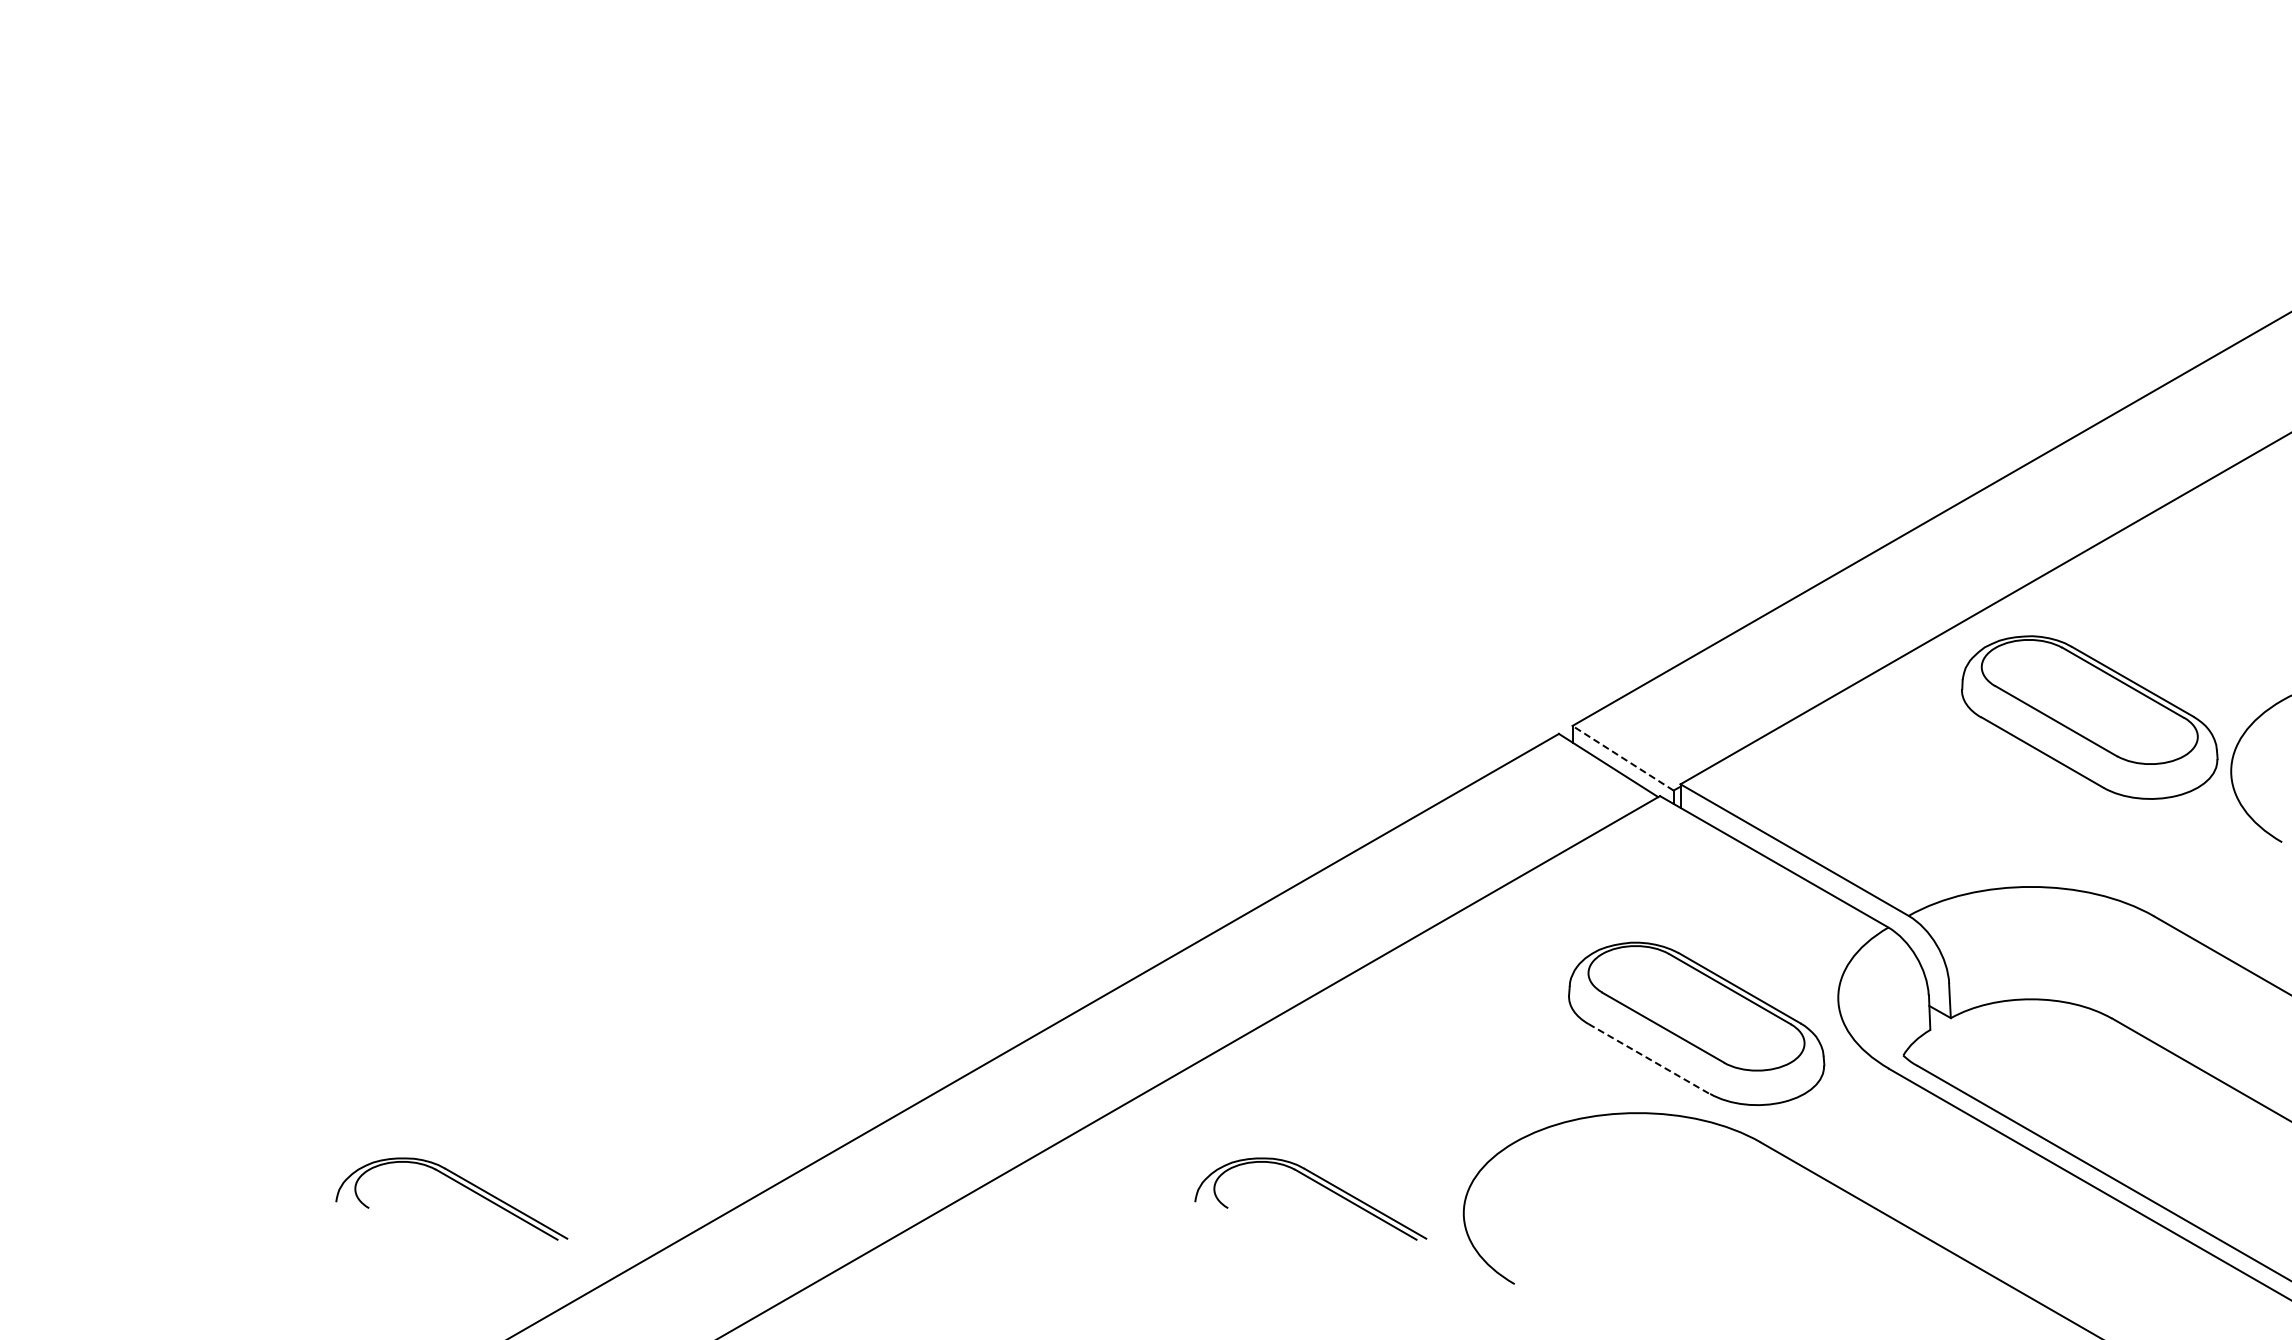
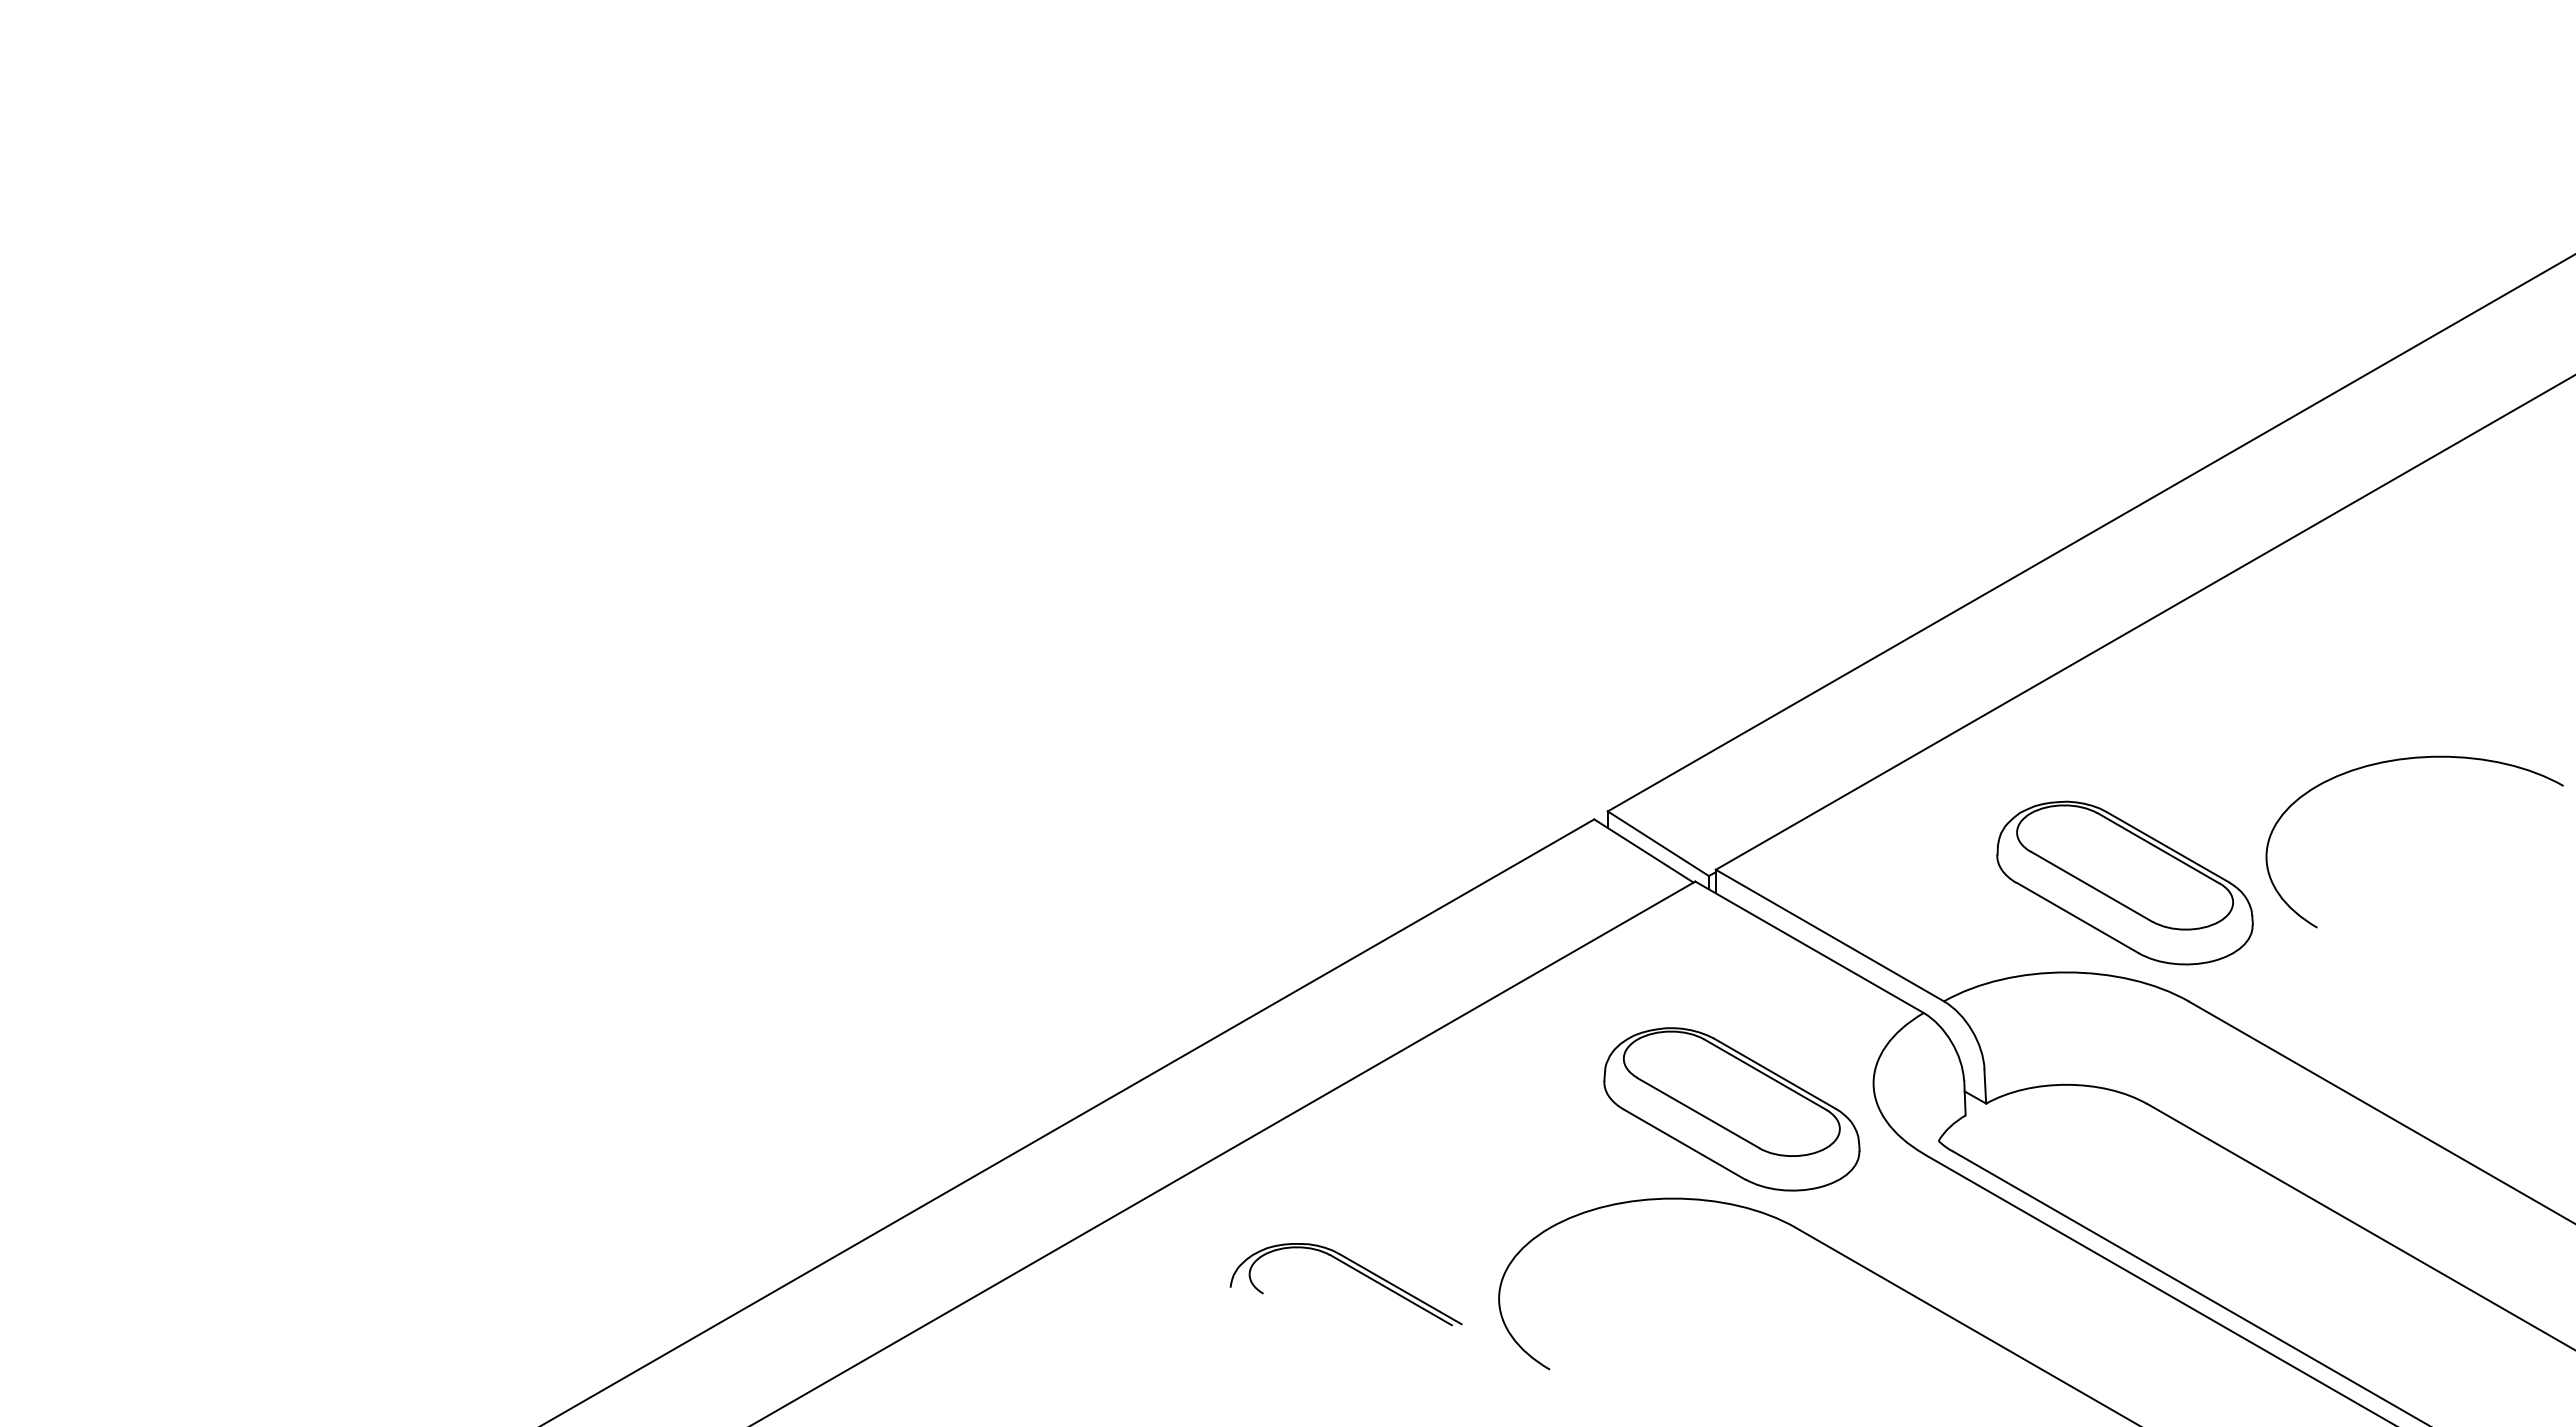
part: (2089, 717) -> (2124, 882), moved
line: (1623, 758) -> (1658, 843), dashed -> solid
line: (1650, 1059) -> (1685, 1144), dashed -> solid
part: (460, 1185) -> (495, 1270), removed

